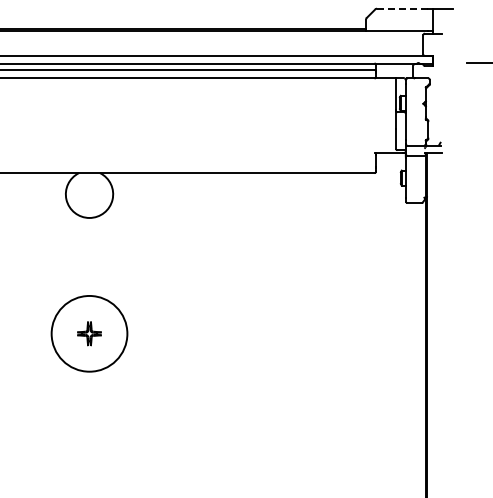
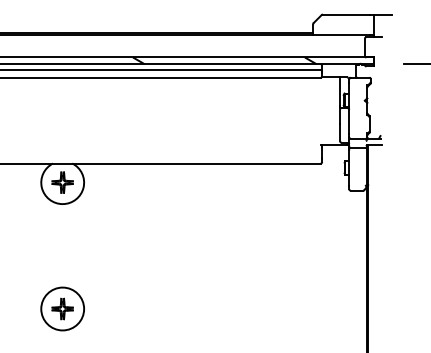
line: (402, 8) -> (346, 14), dashed -> solid
hatch: (268, 59) -> (224, 60), added
part: (89, 194) -> (62, 182), added
circle: (89, 333) -> (62, 308), size x0.62

